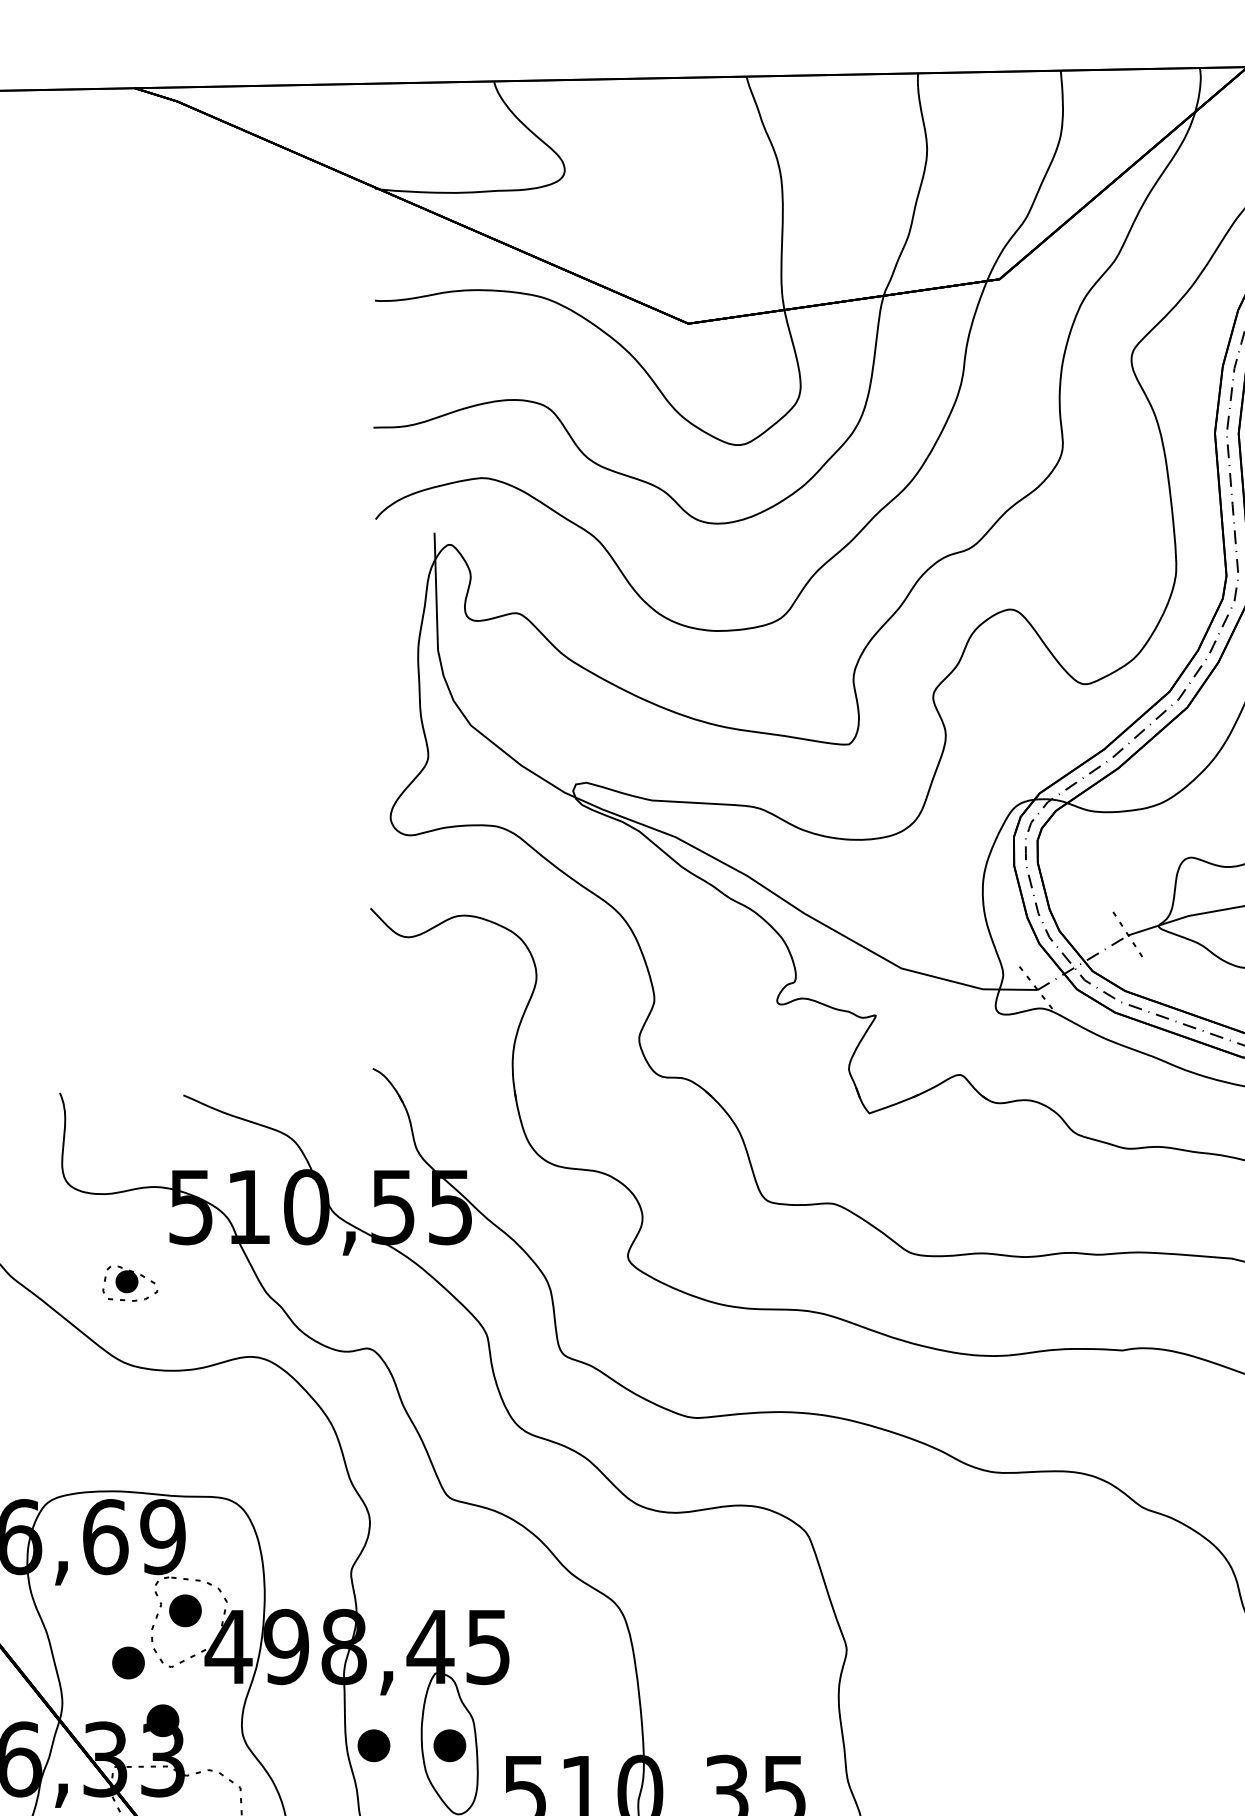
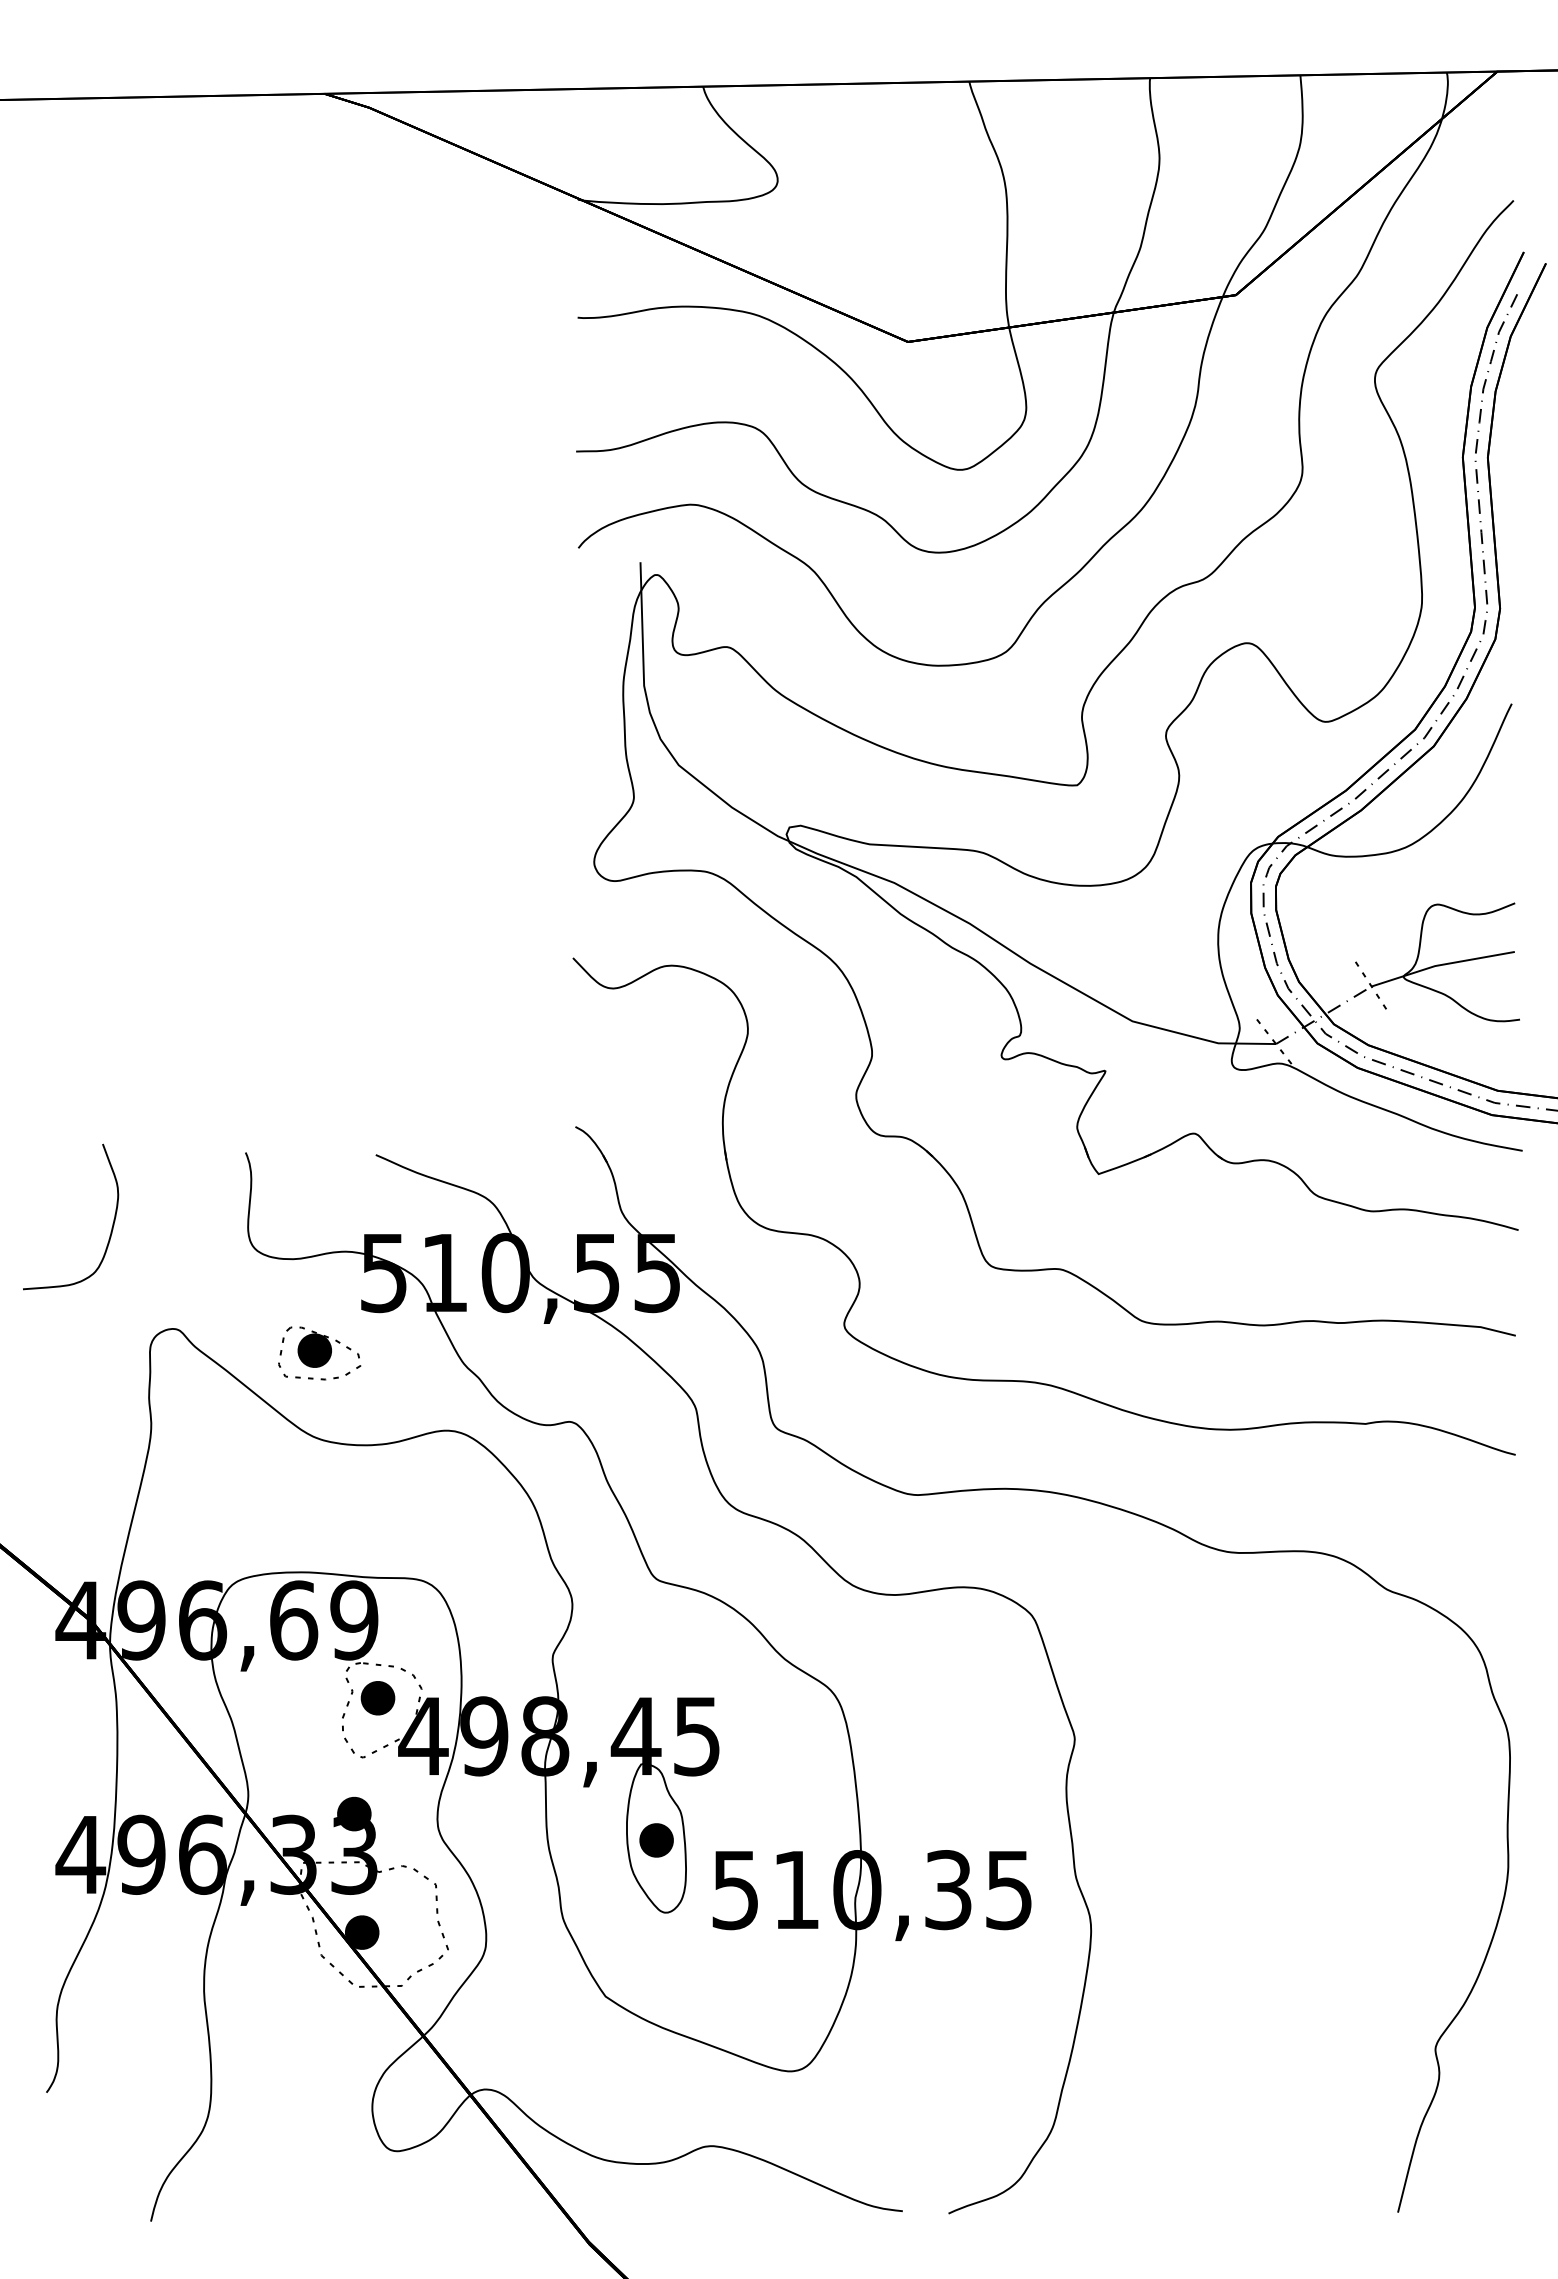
part: (129, 1283) -> (319, 1353), size x1.43
part: (128, 1663) -> (317, 1753), removed
part: (373, 1745) -> (576, 1840), removed

